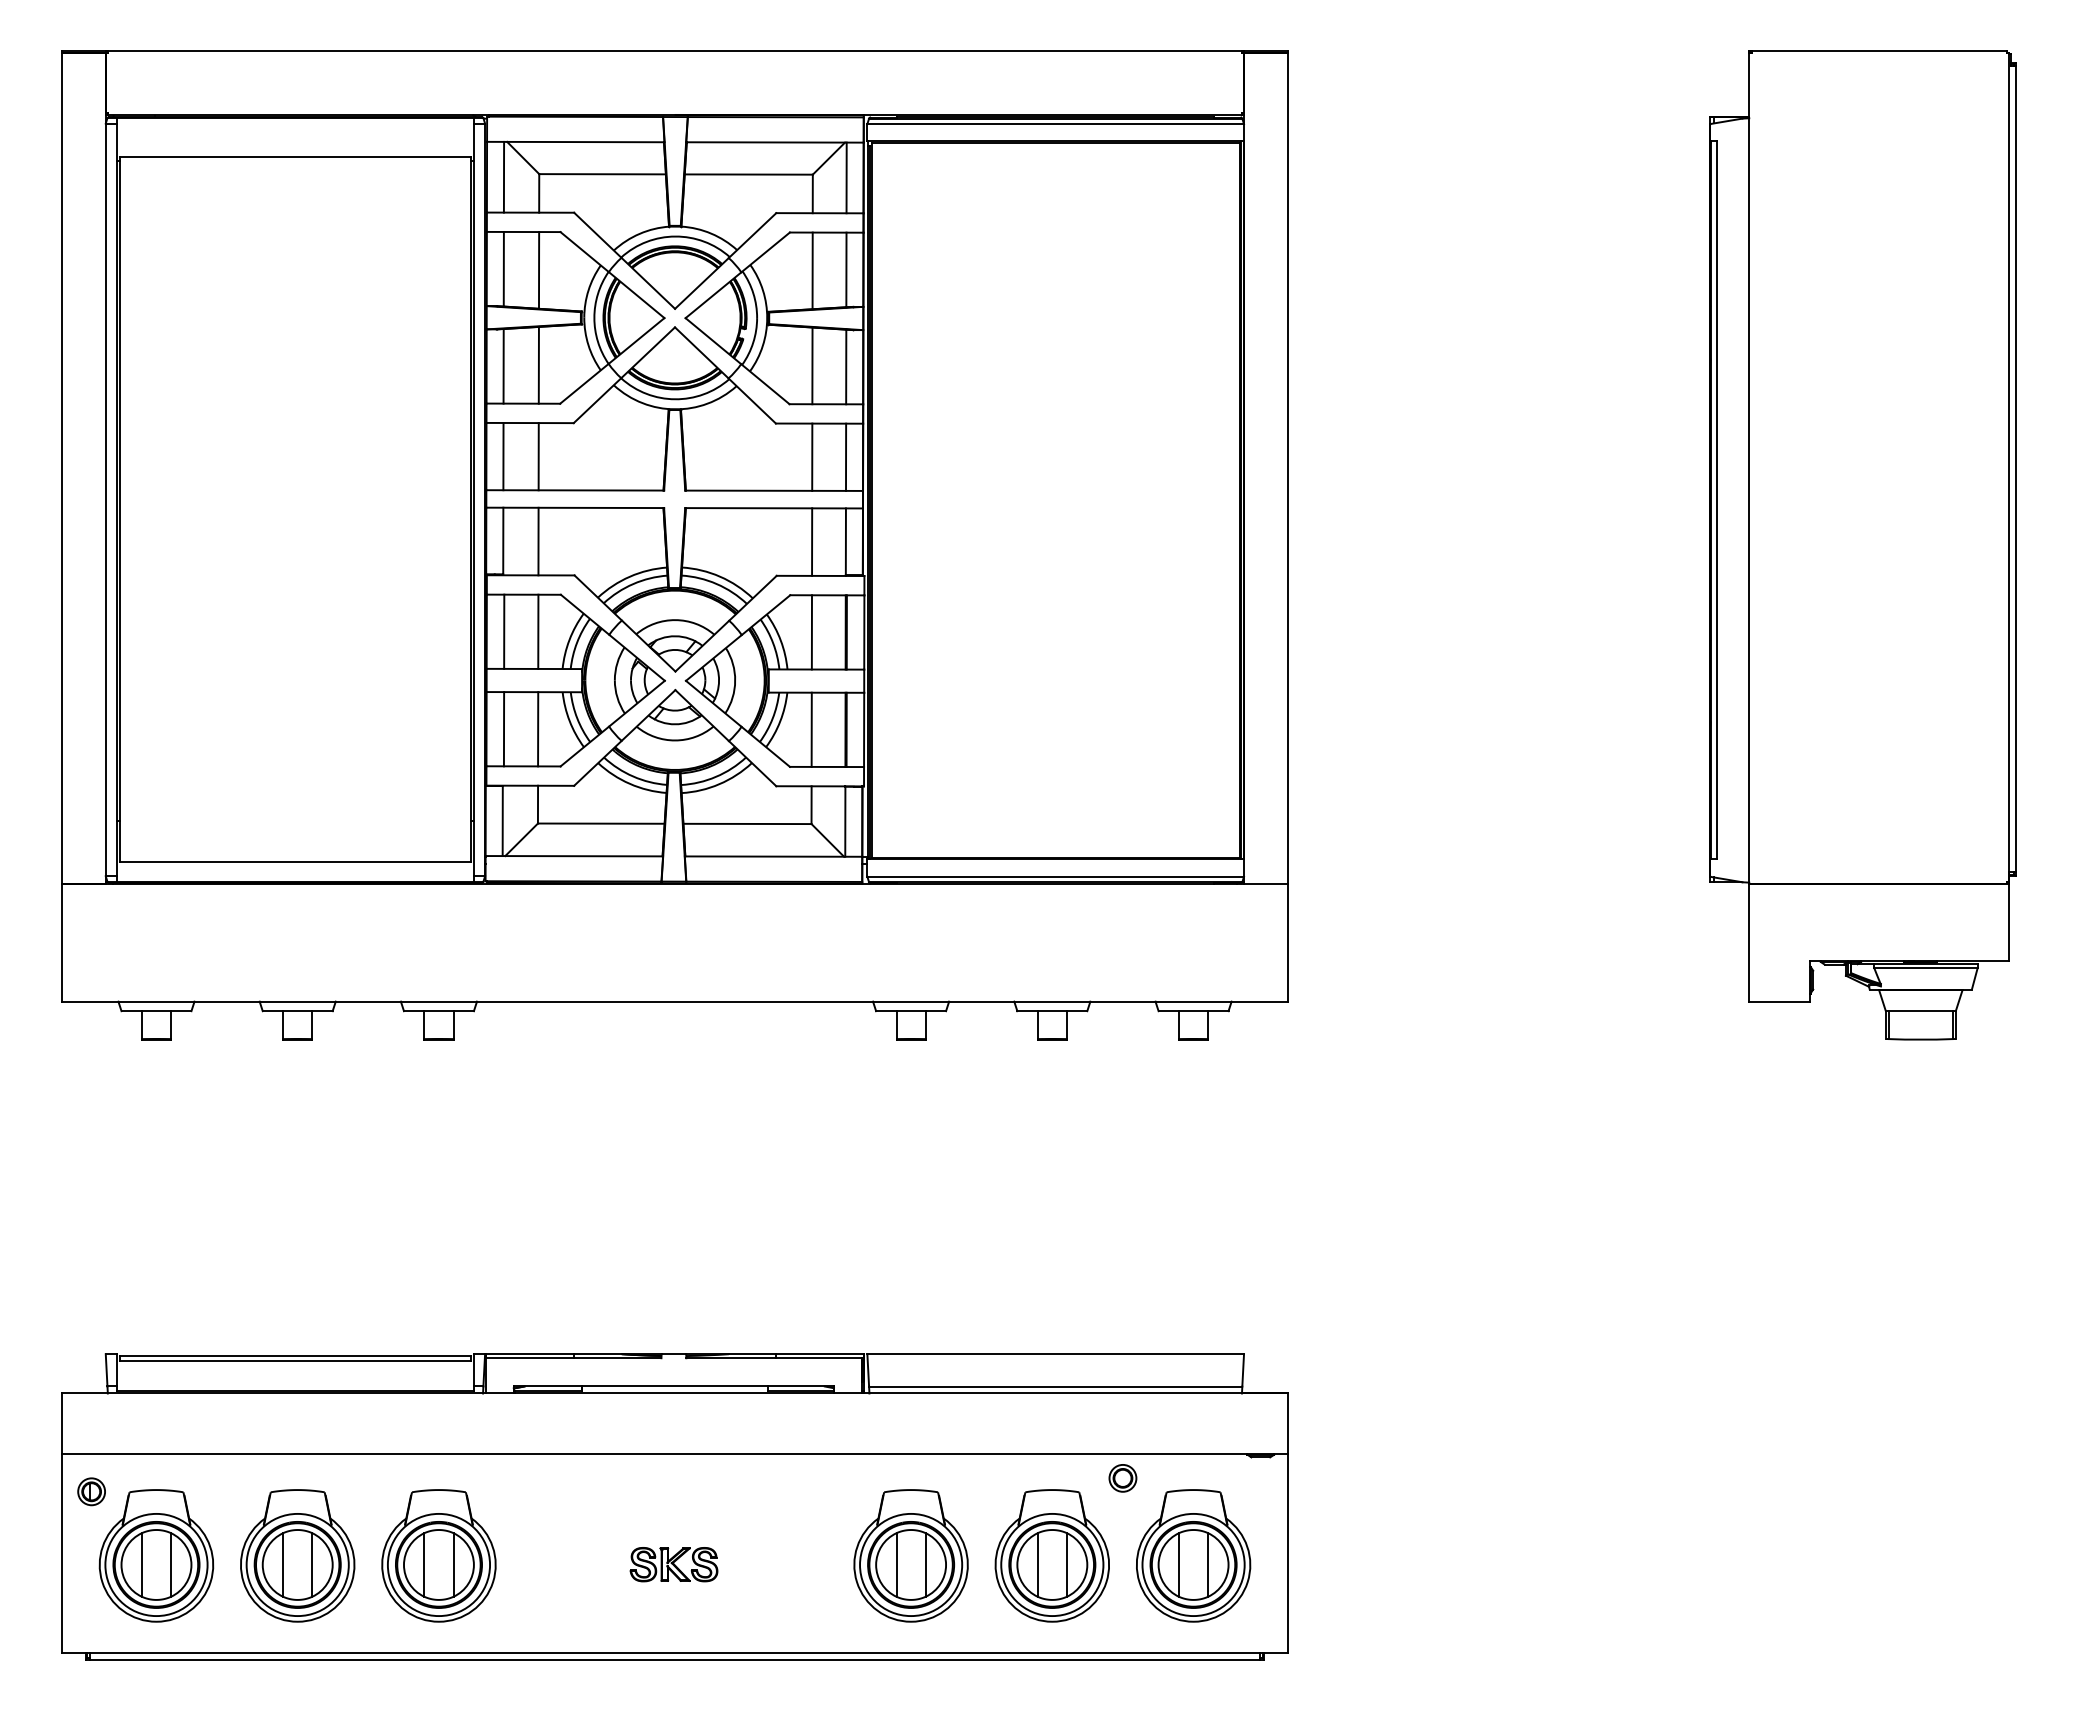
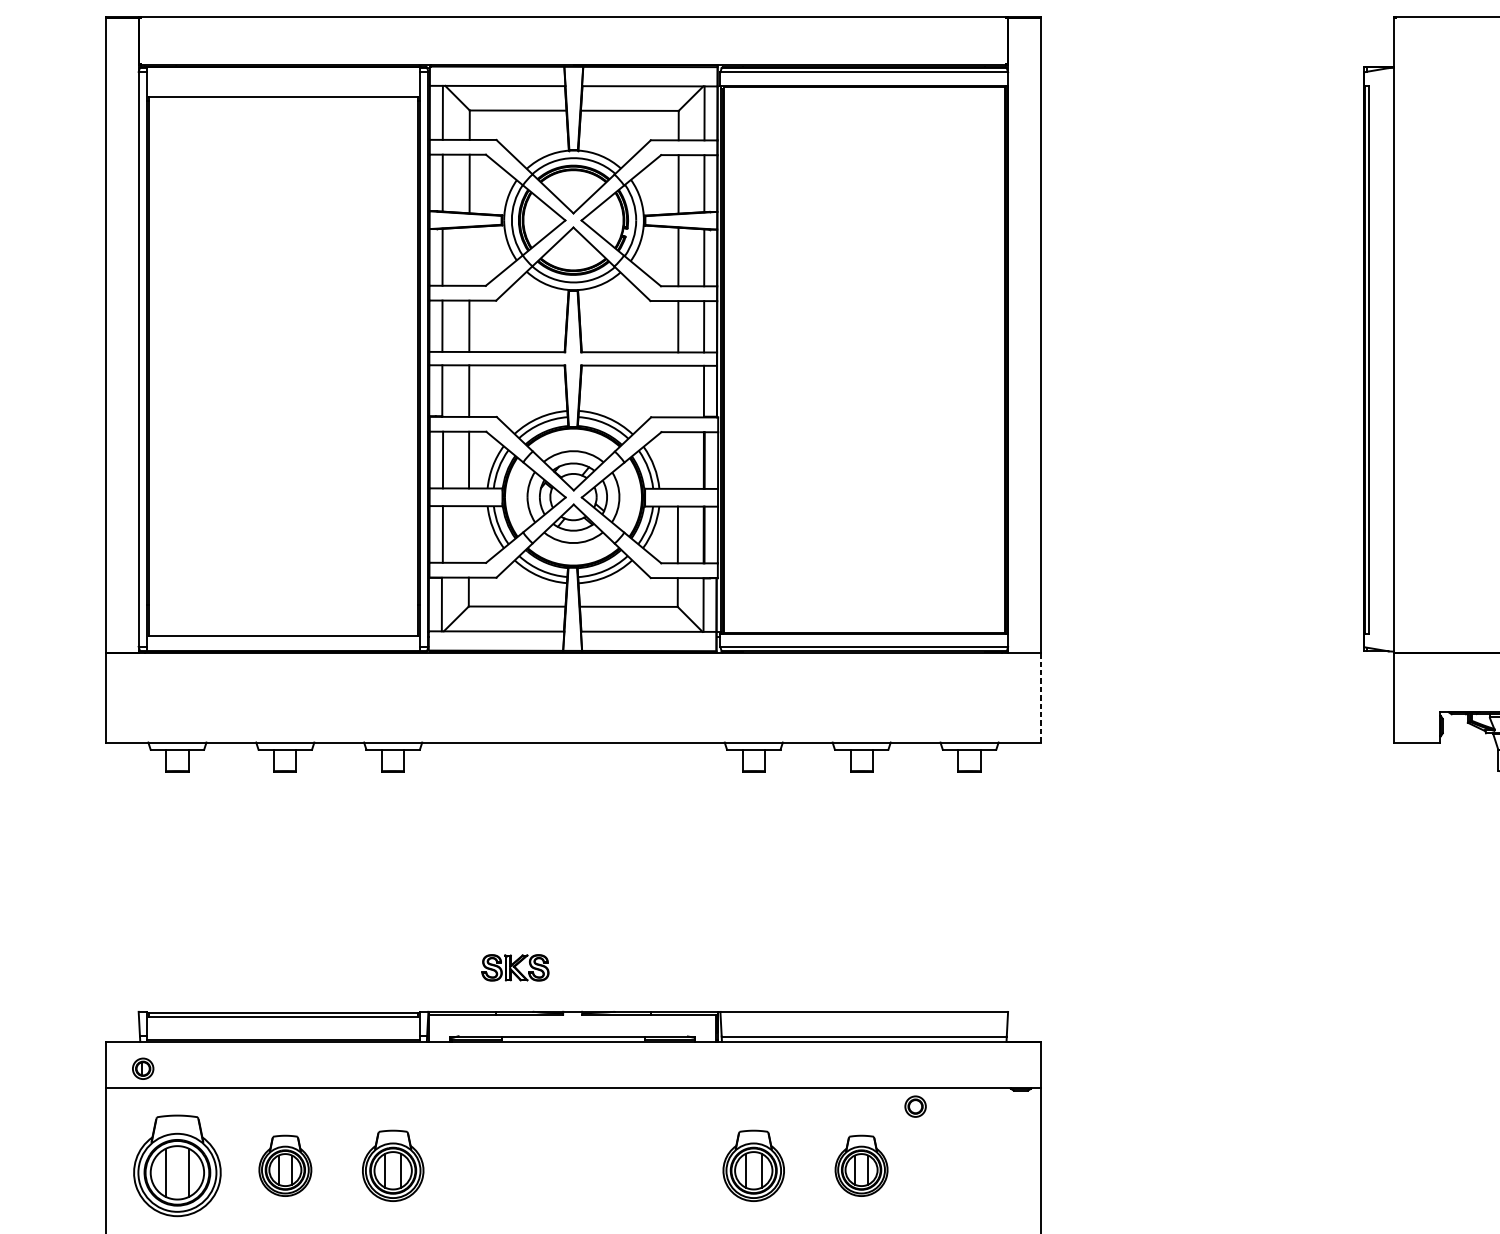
line: (538, 364) -> (469, 255), removed
line: (812, 541) -> (678, 391), removed
line: (811, 632) -> (677, 460), removed
line: (538, 729) -> (469, 534), removed
line: (1287, 942) -> (1041, 697), solid -> dashed
part: (91, 1491) -> (143, 1068), moved
part: (297, 1555) -> (285, 1165), size x0.6
part: (438, 1555) -> (392, 1165), size x0.7
part: (910, 1555) -> (753, 1165), size x0.7
part: (1051, 1555) -> (861, 1165), size x0.6
part: (1193, 1555) -> (969, 1165), removed
part: (673, 1564) -> (515, 967), moved

